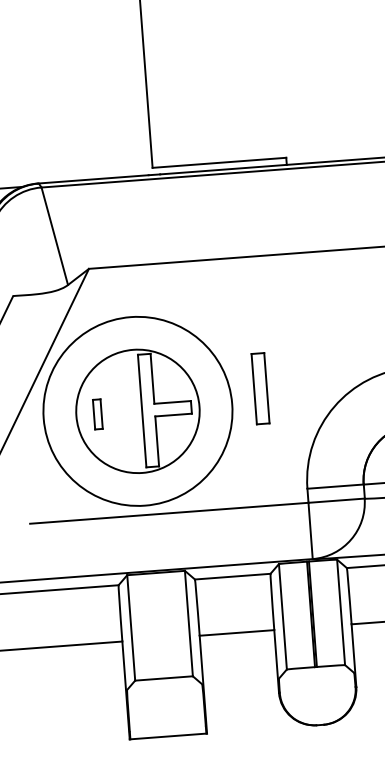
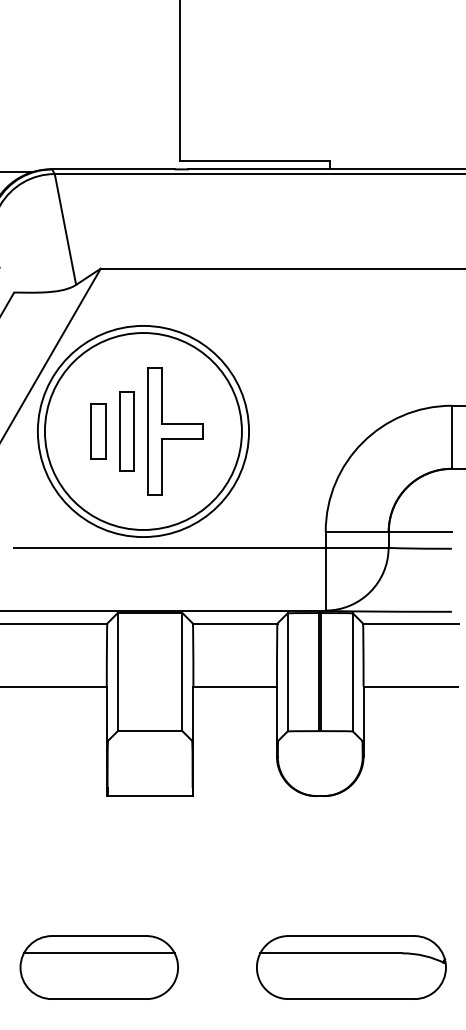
part: (260, 388) -> (126, 431), moved
circle: (137, 411) -> (142, 431), size x1.43
part: (97, 414) -> (98, 431), size x1.67

